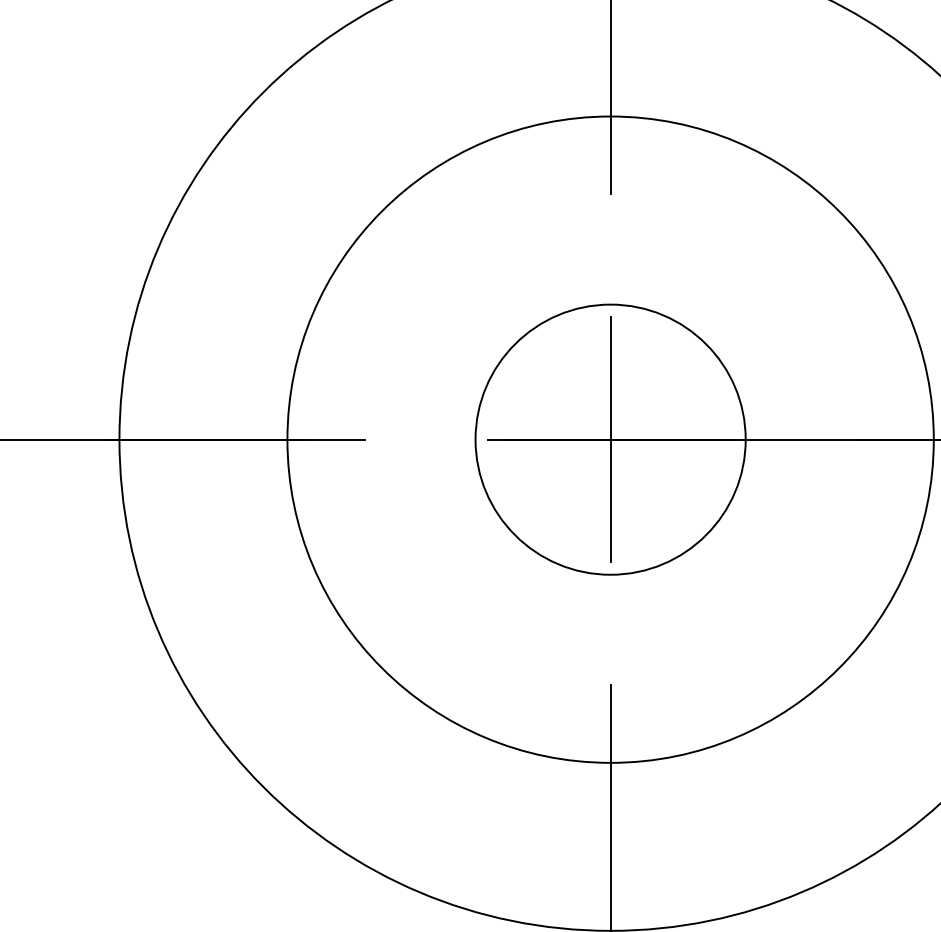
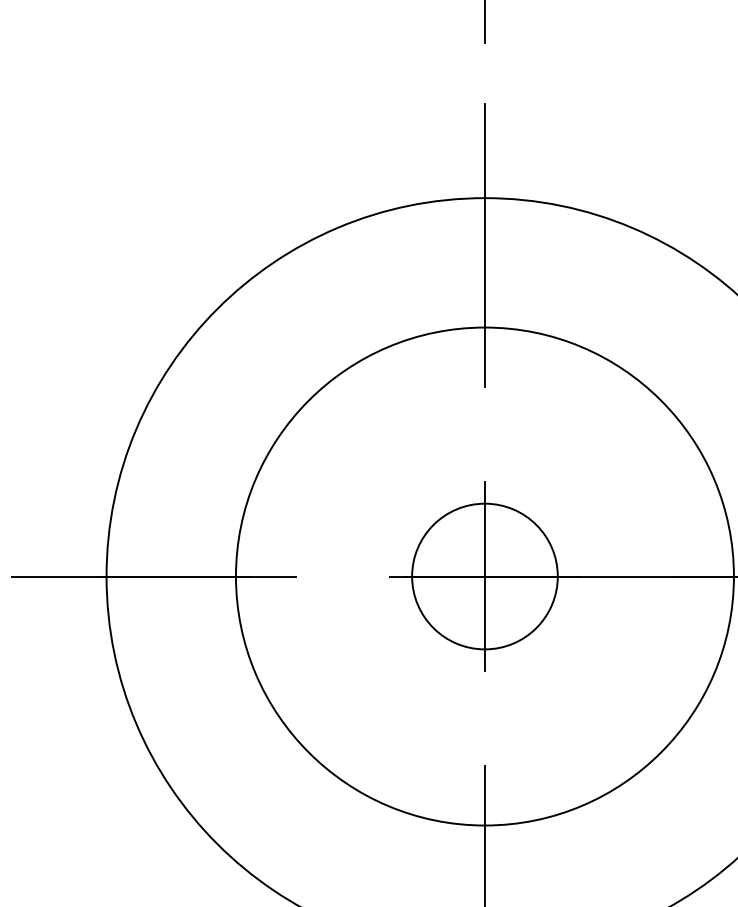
circle: (610, 439) -> (484, 576), size x0.7

